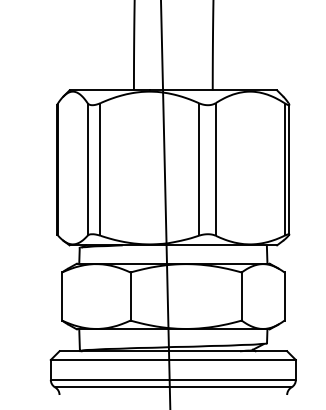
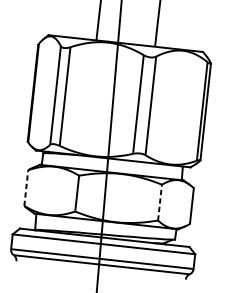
line: (62, 296) -> (26, 188), solid -> dashed
line: (241, 296) -> (159, 202), solid -> dashed

